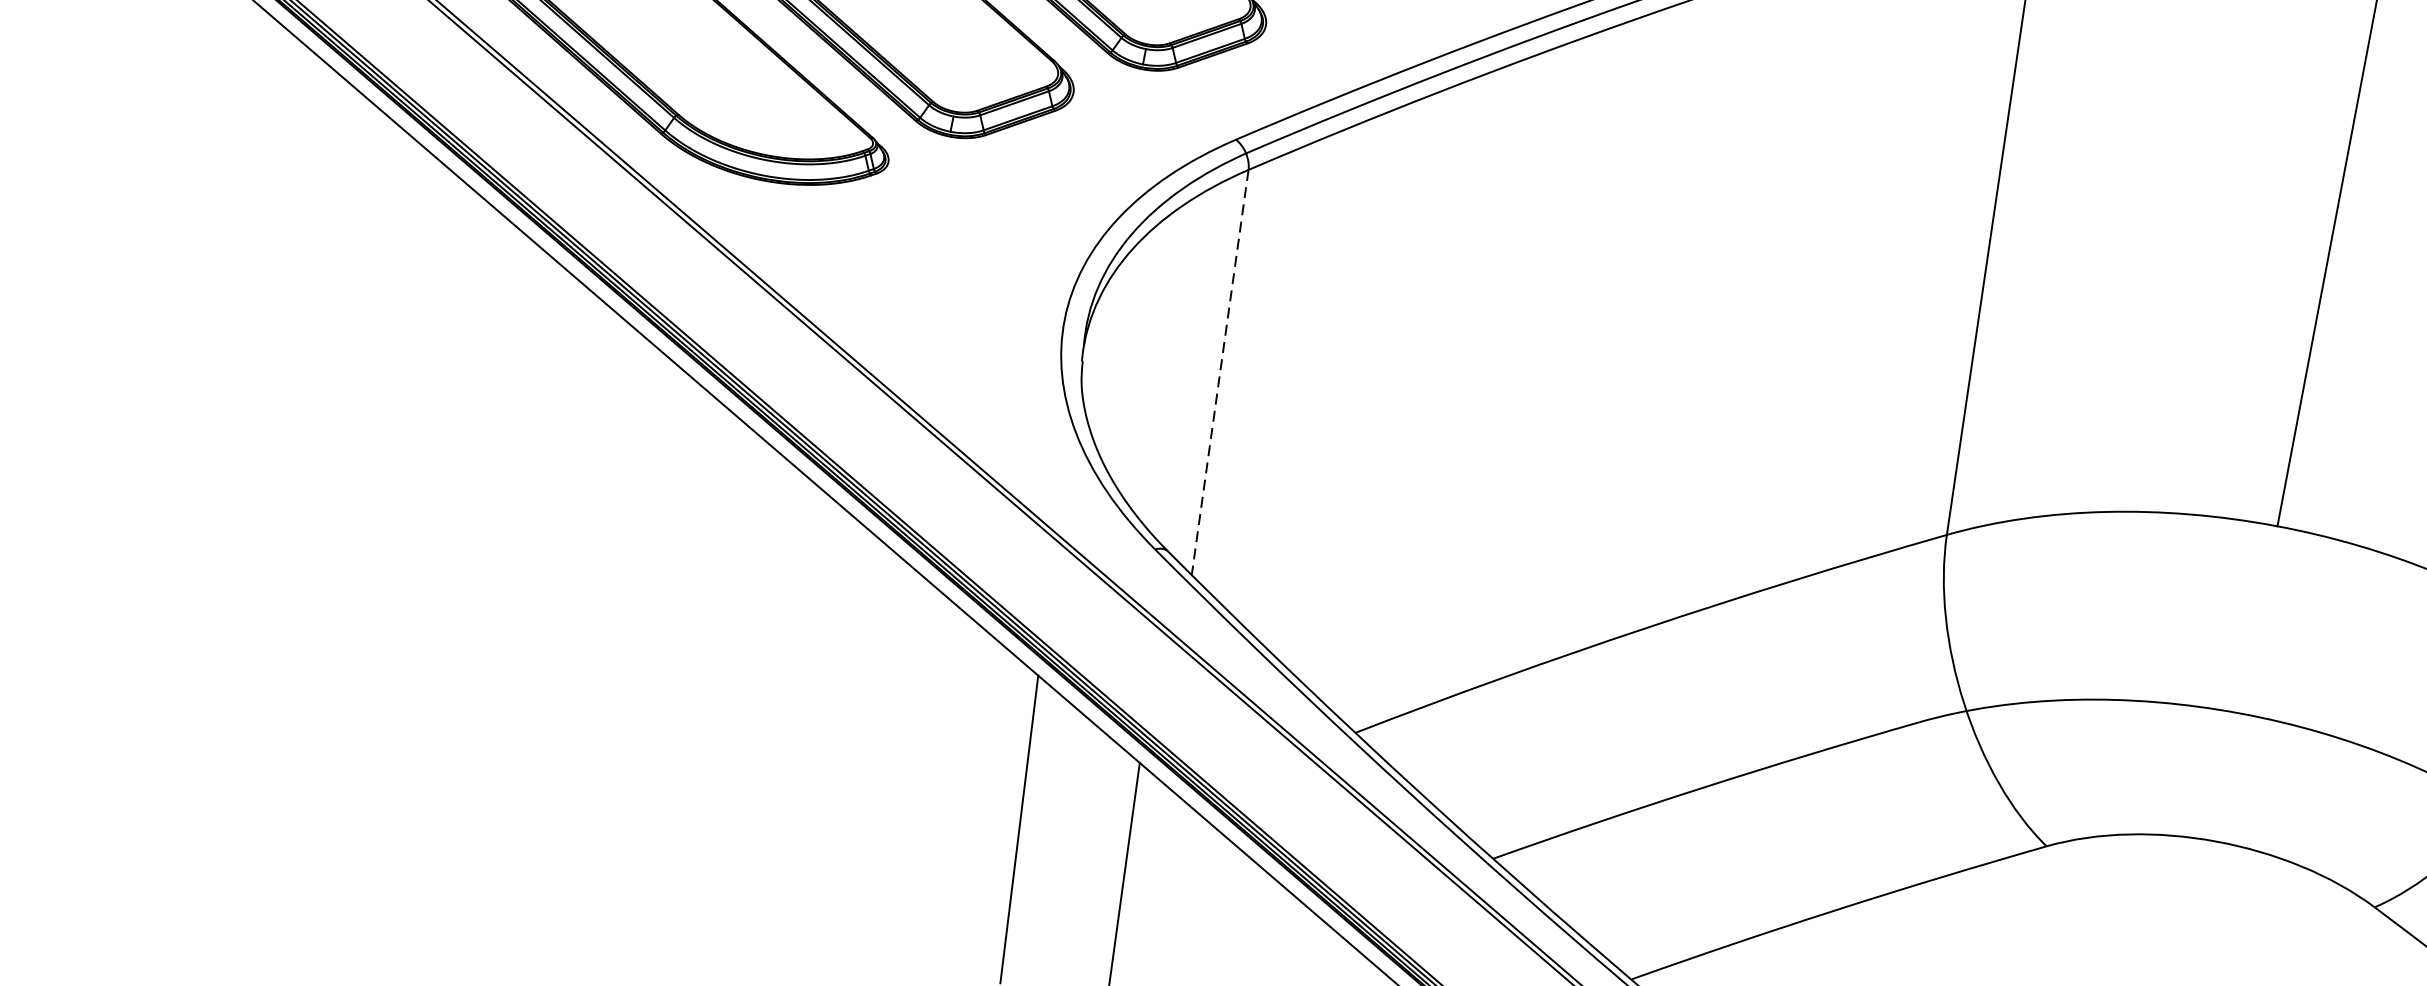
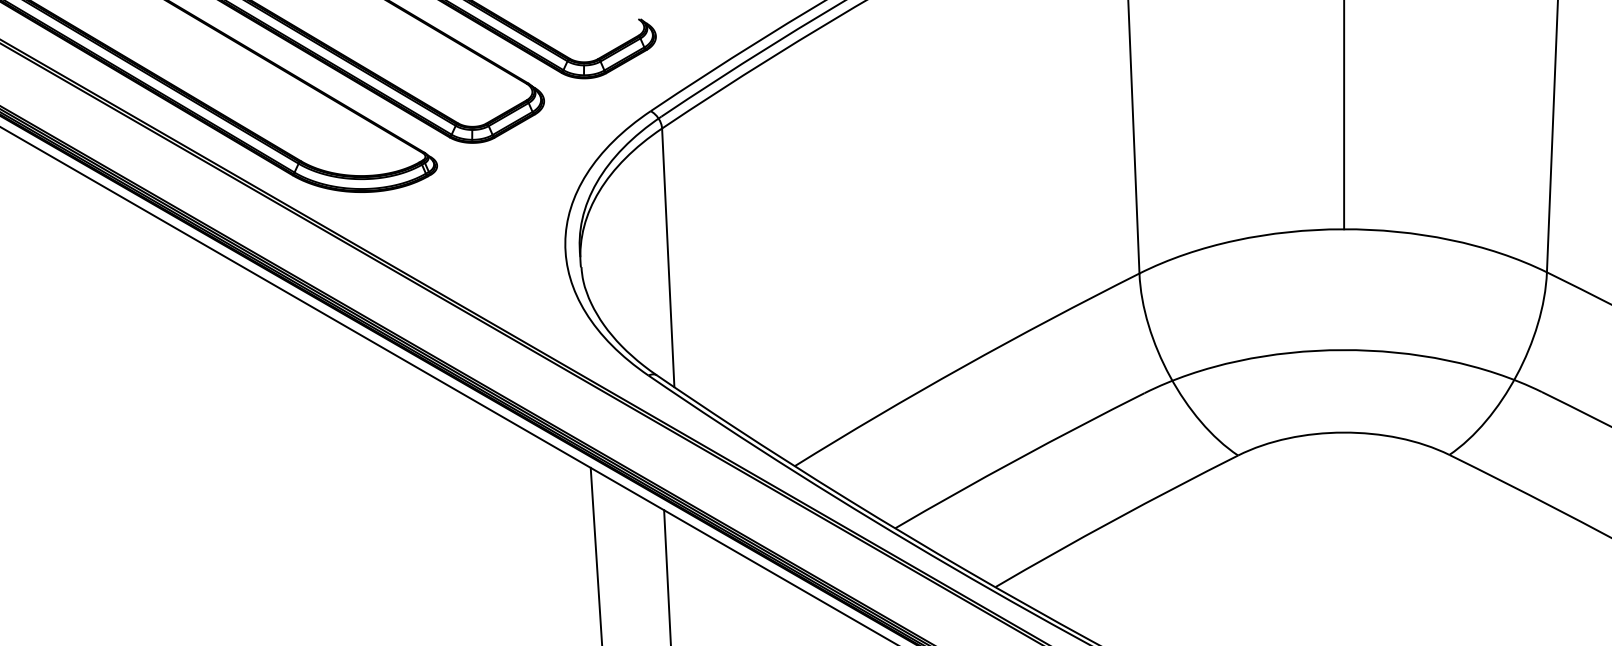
line: (1220, 373) -> (668, 258), dashed -> solid

